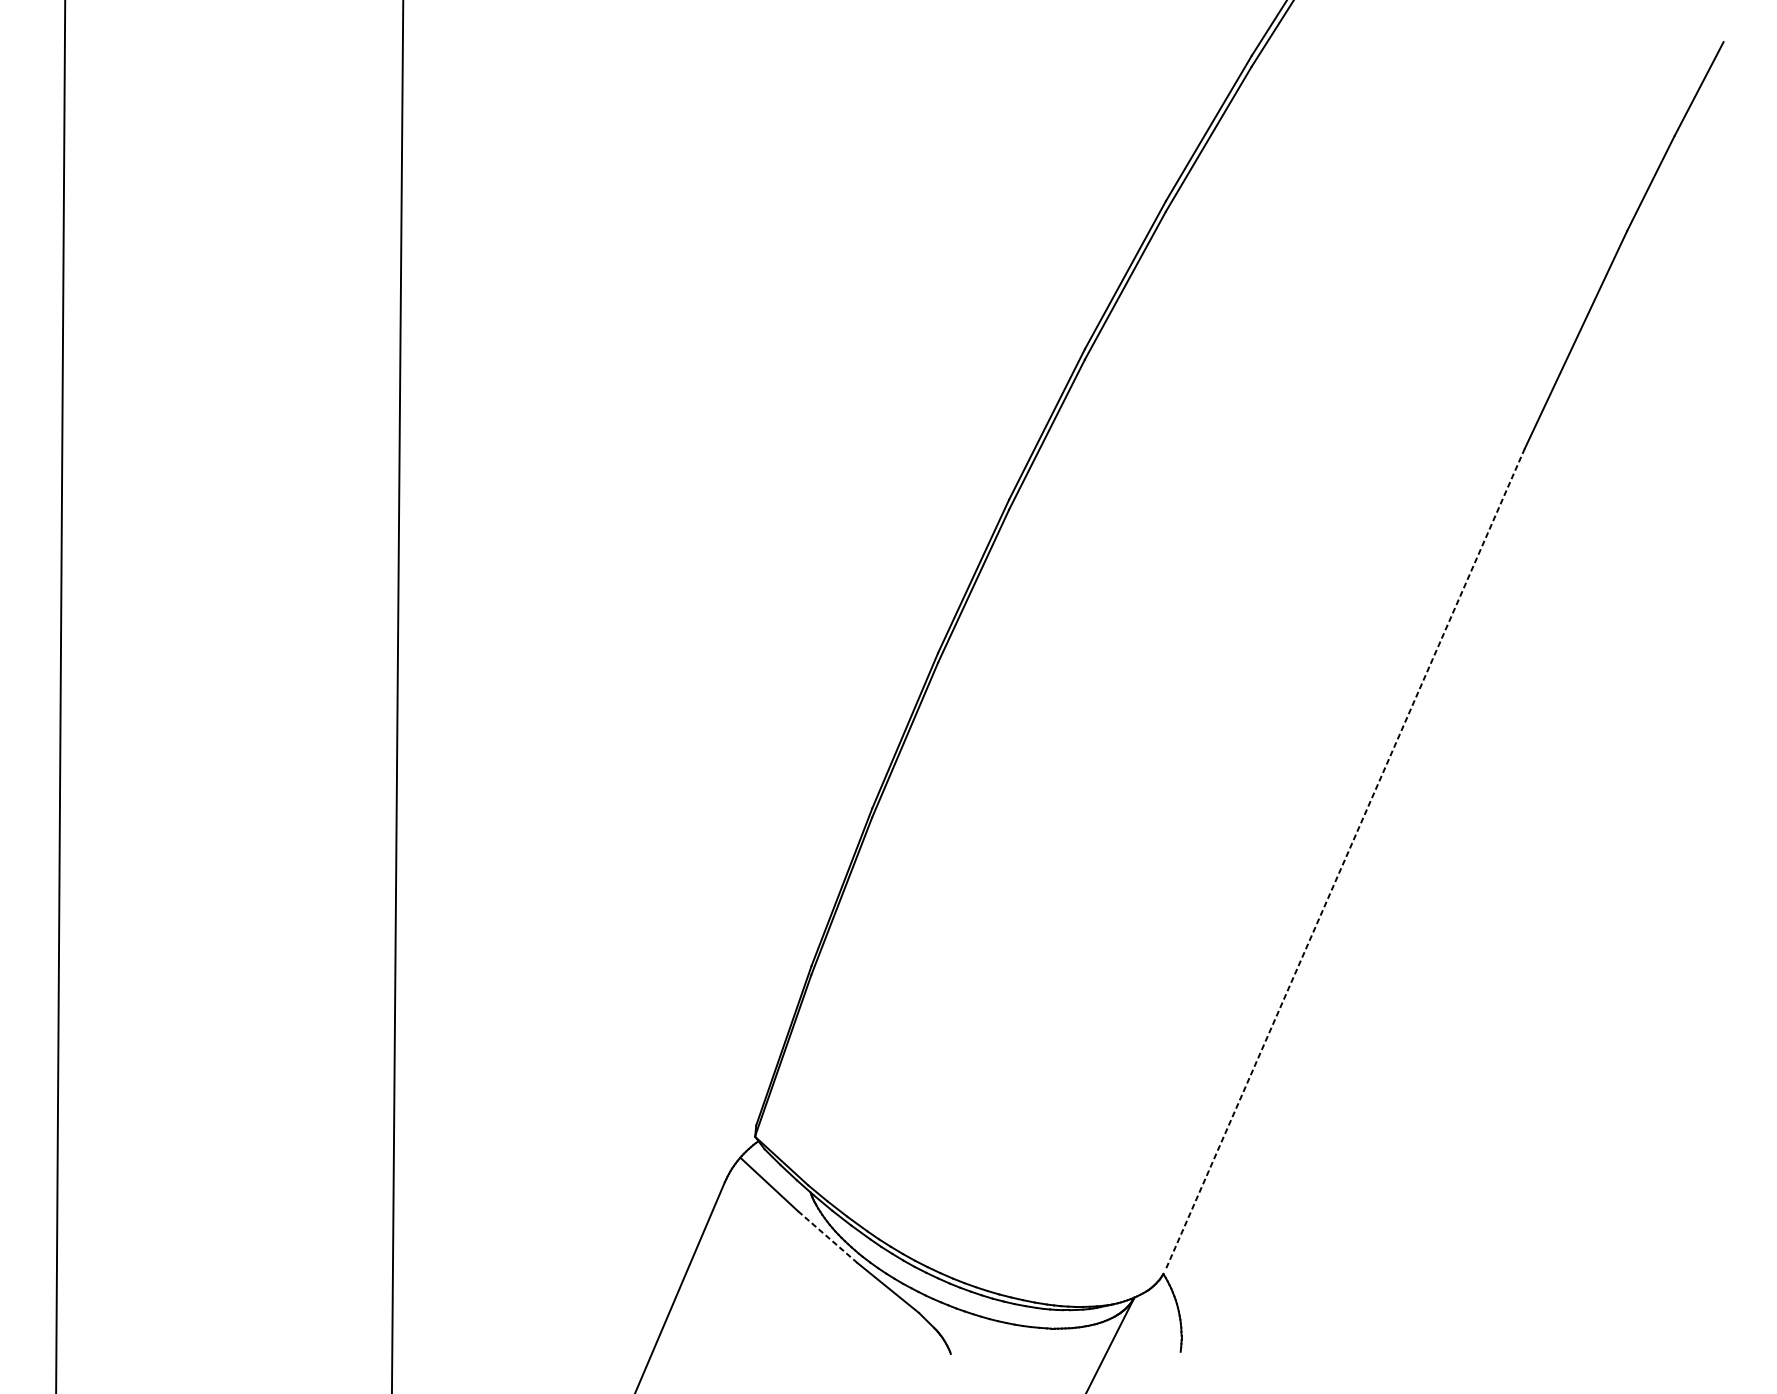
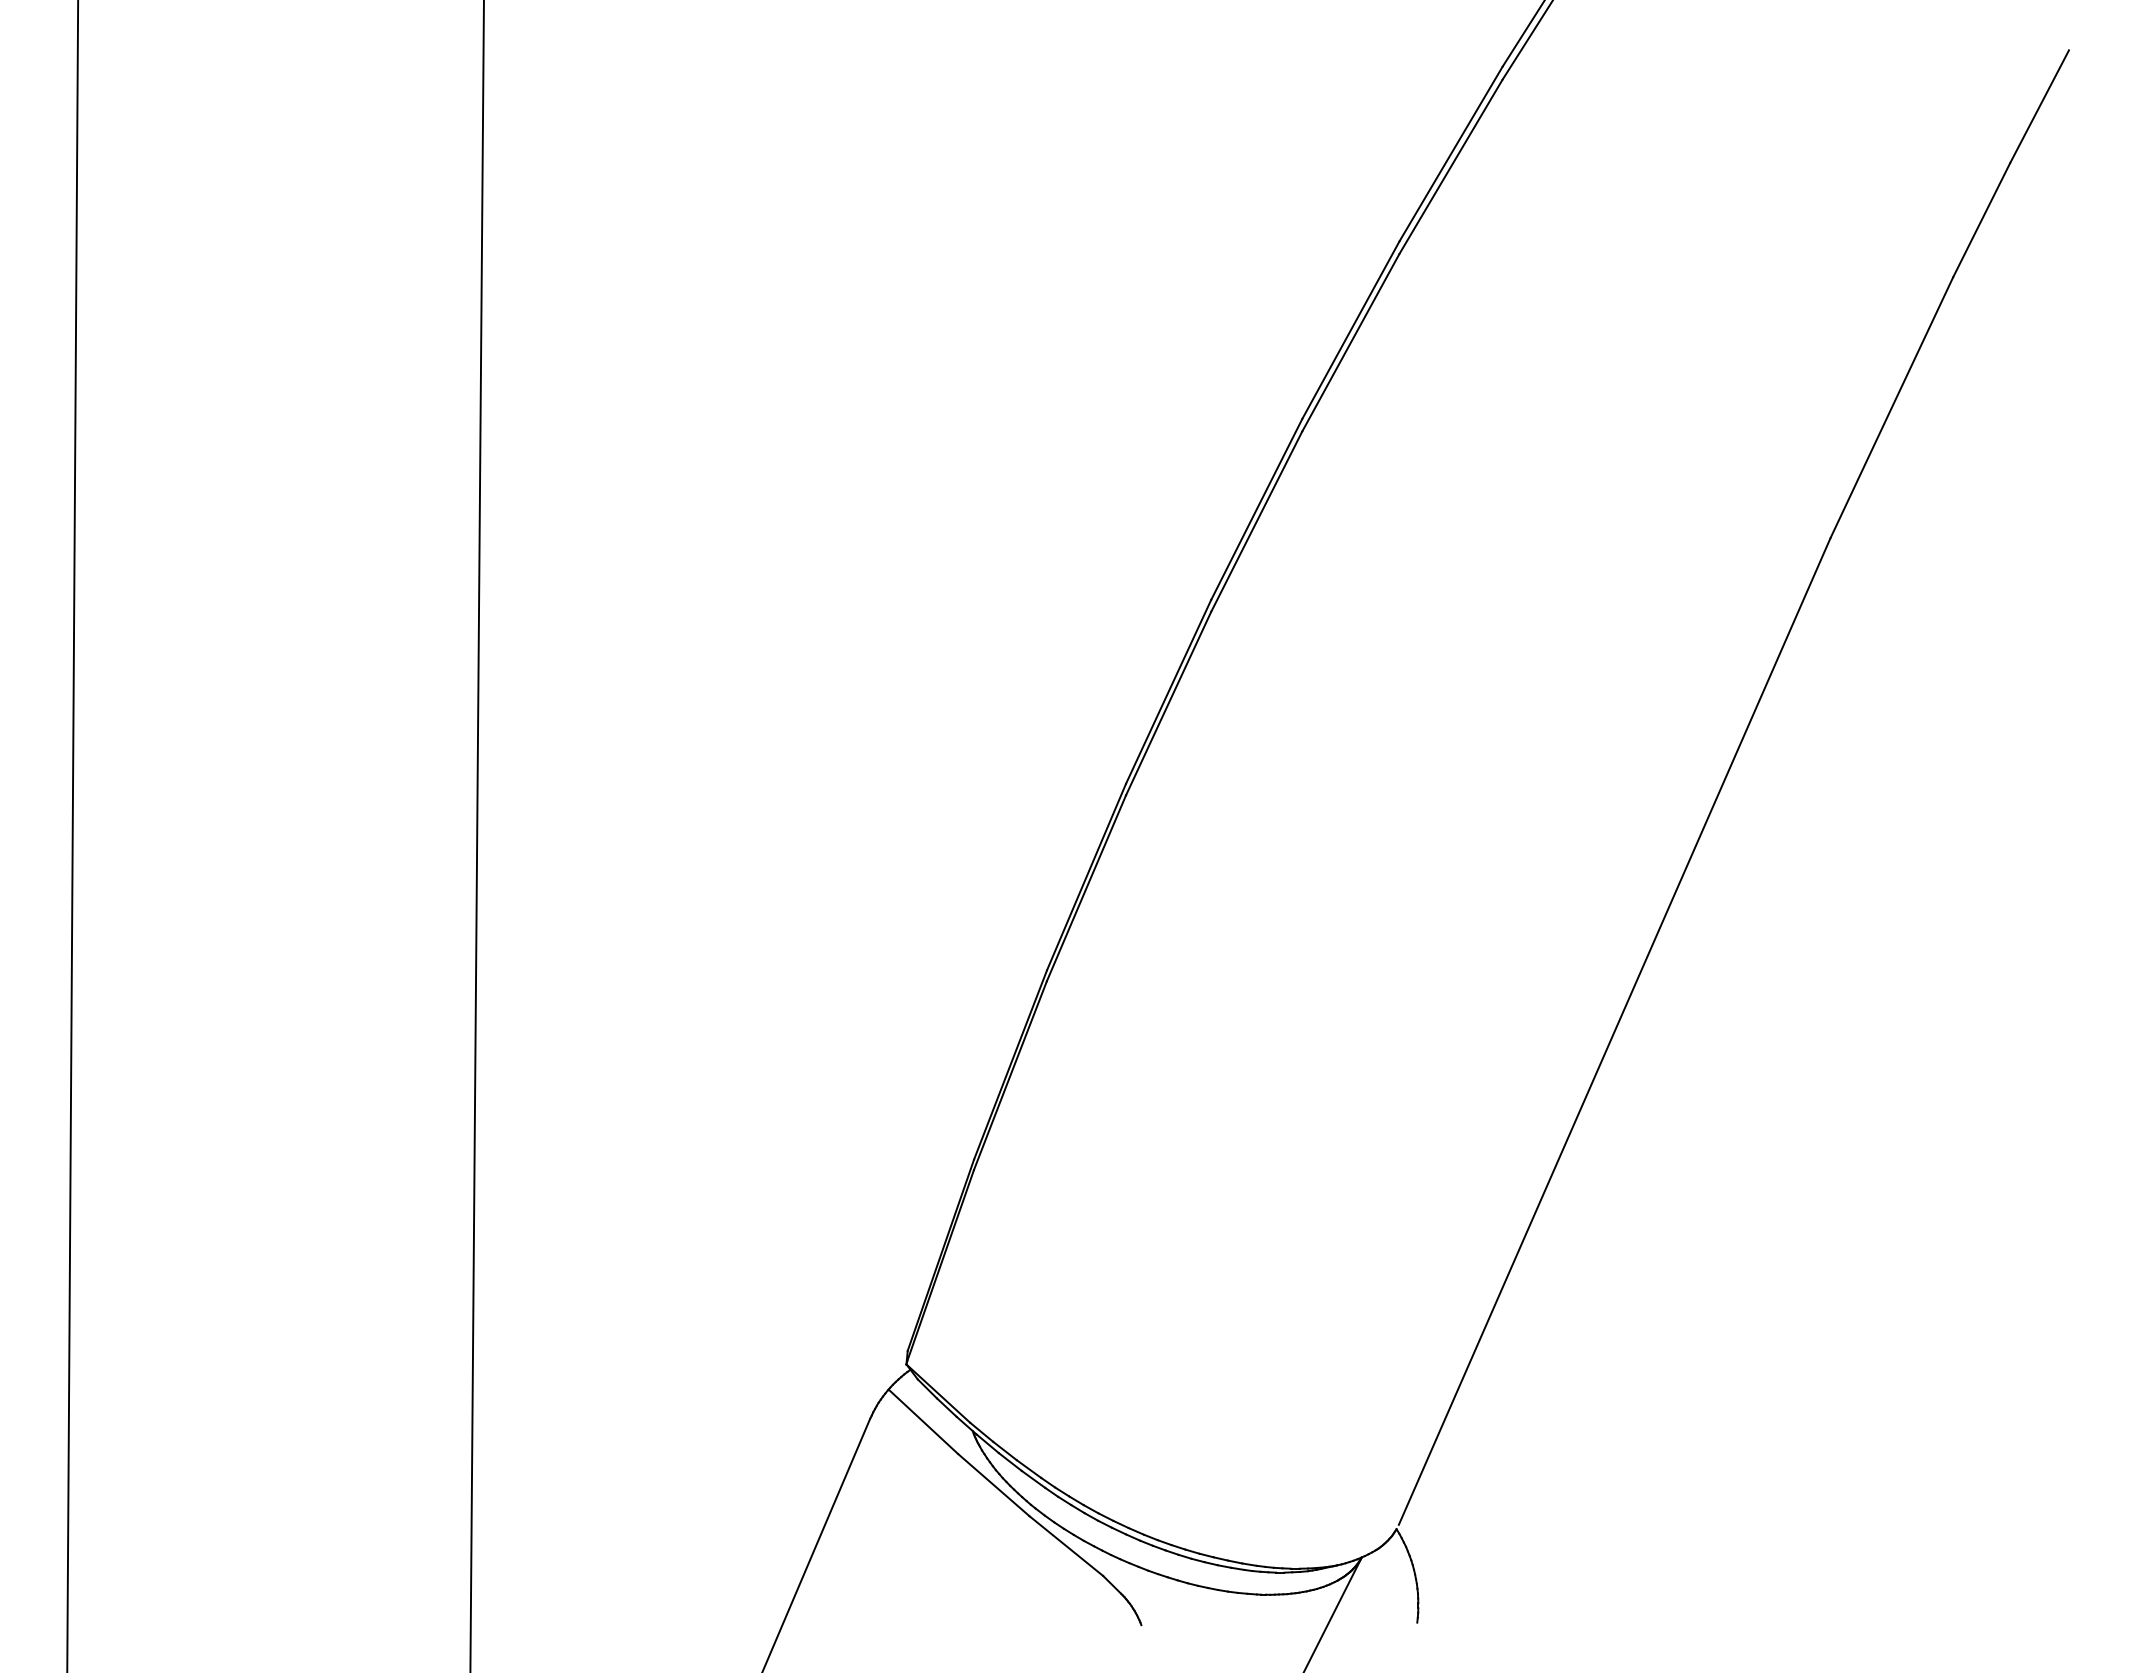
line: (1344, 860) -> (1614, 1032), dashed -> solid
line: (827, 1236) -> (993, 1484), dashed -> solid

